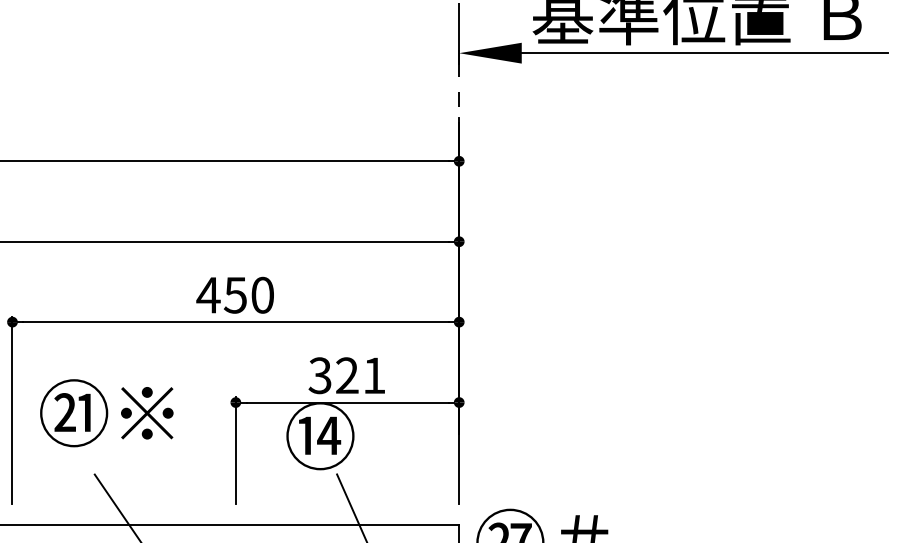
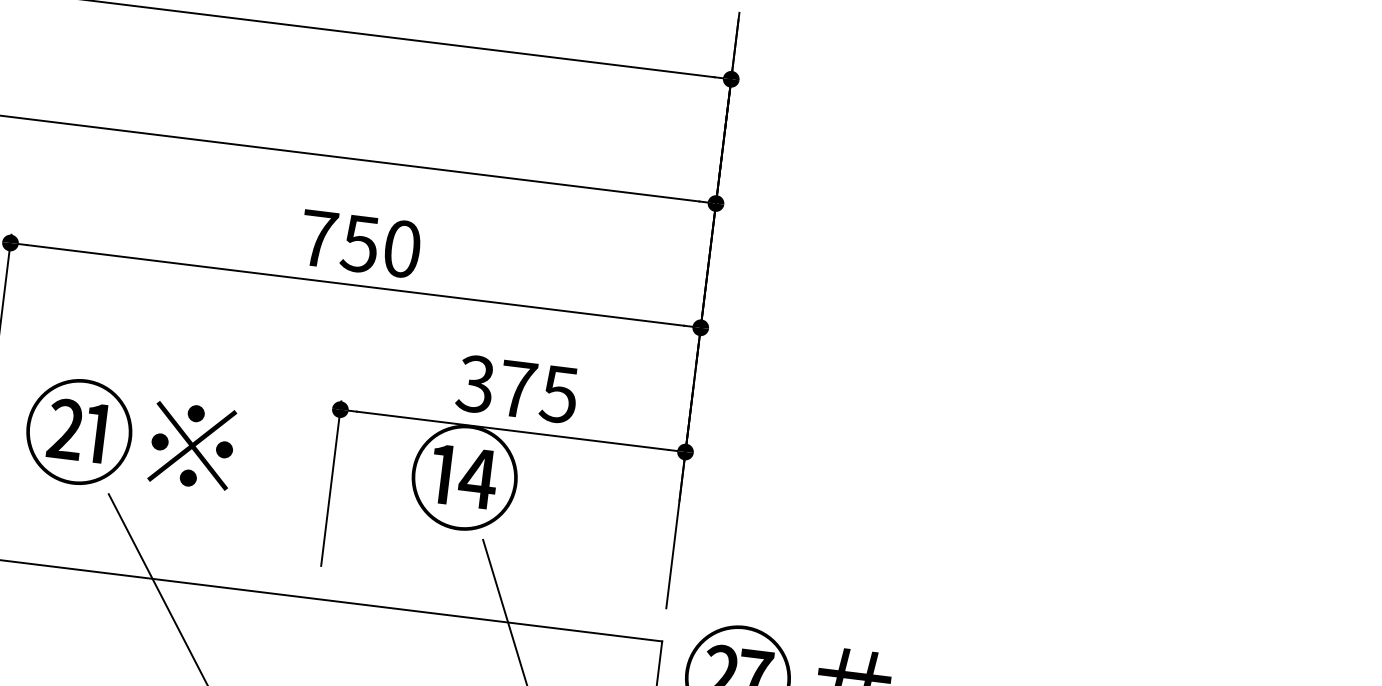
text: (208, 295) -> (318, 239), 450 -> 750
text: (360, 375) -> (538, 391), 321 -> 375
text: (106, 413) -> (129, 438), moved

